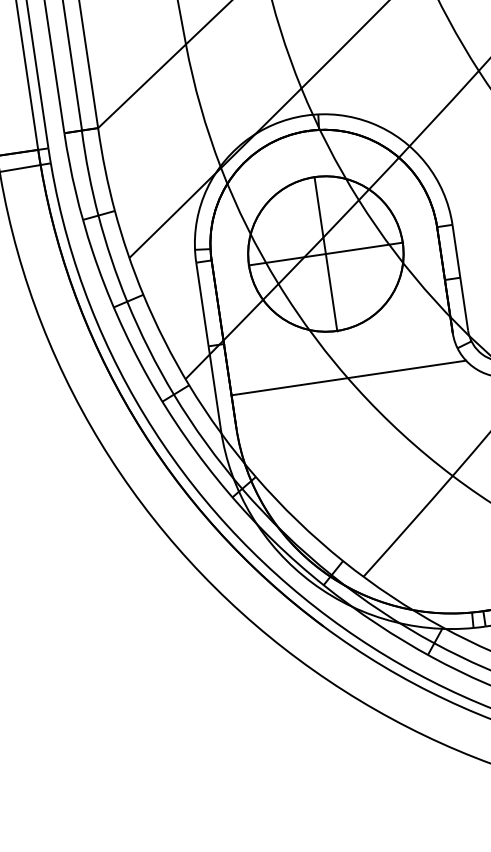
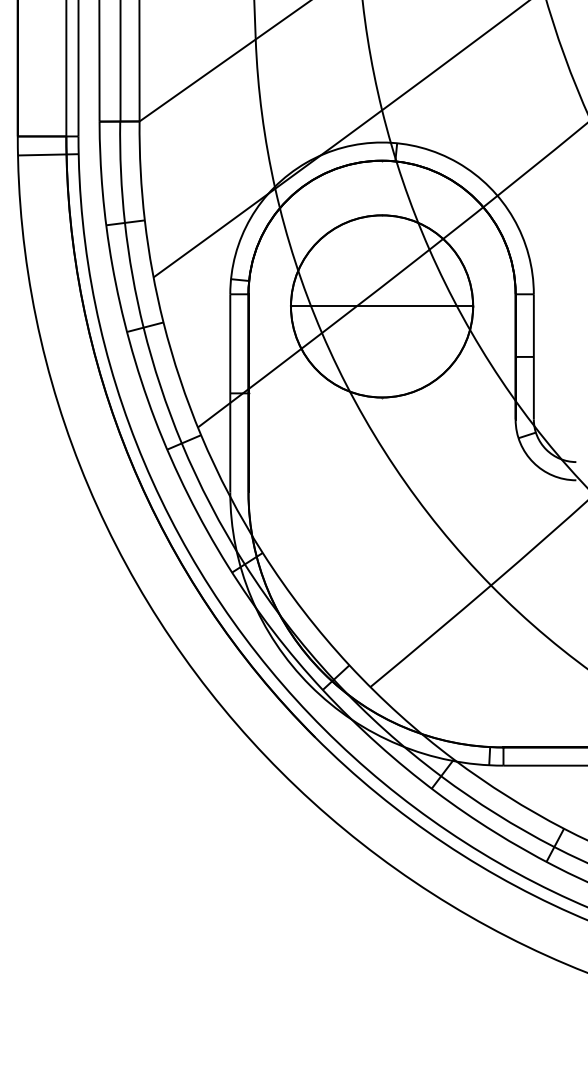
line: (326, 254) -> (382, 306), removed
line: (348, 378) -> (387, 454), removed

